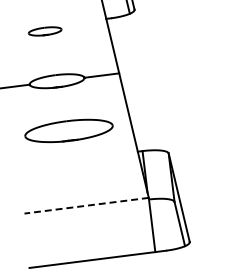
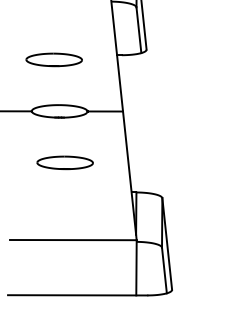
part: (44, 31) -> (53, 59), size x1.67
part: (68, 130) -> (64, 162), size x0.62
line: (85, 206) -> (72, 240), dashed -> solid

